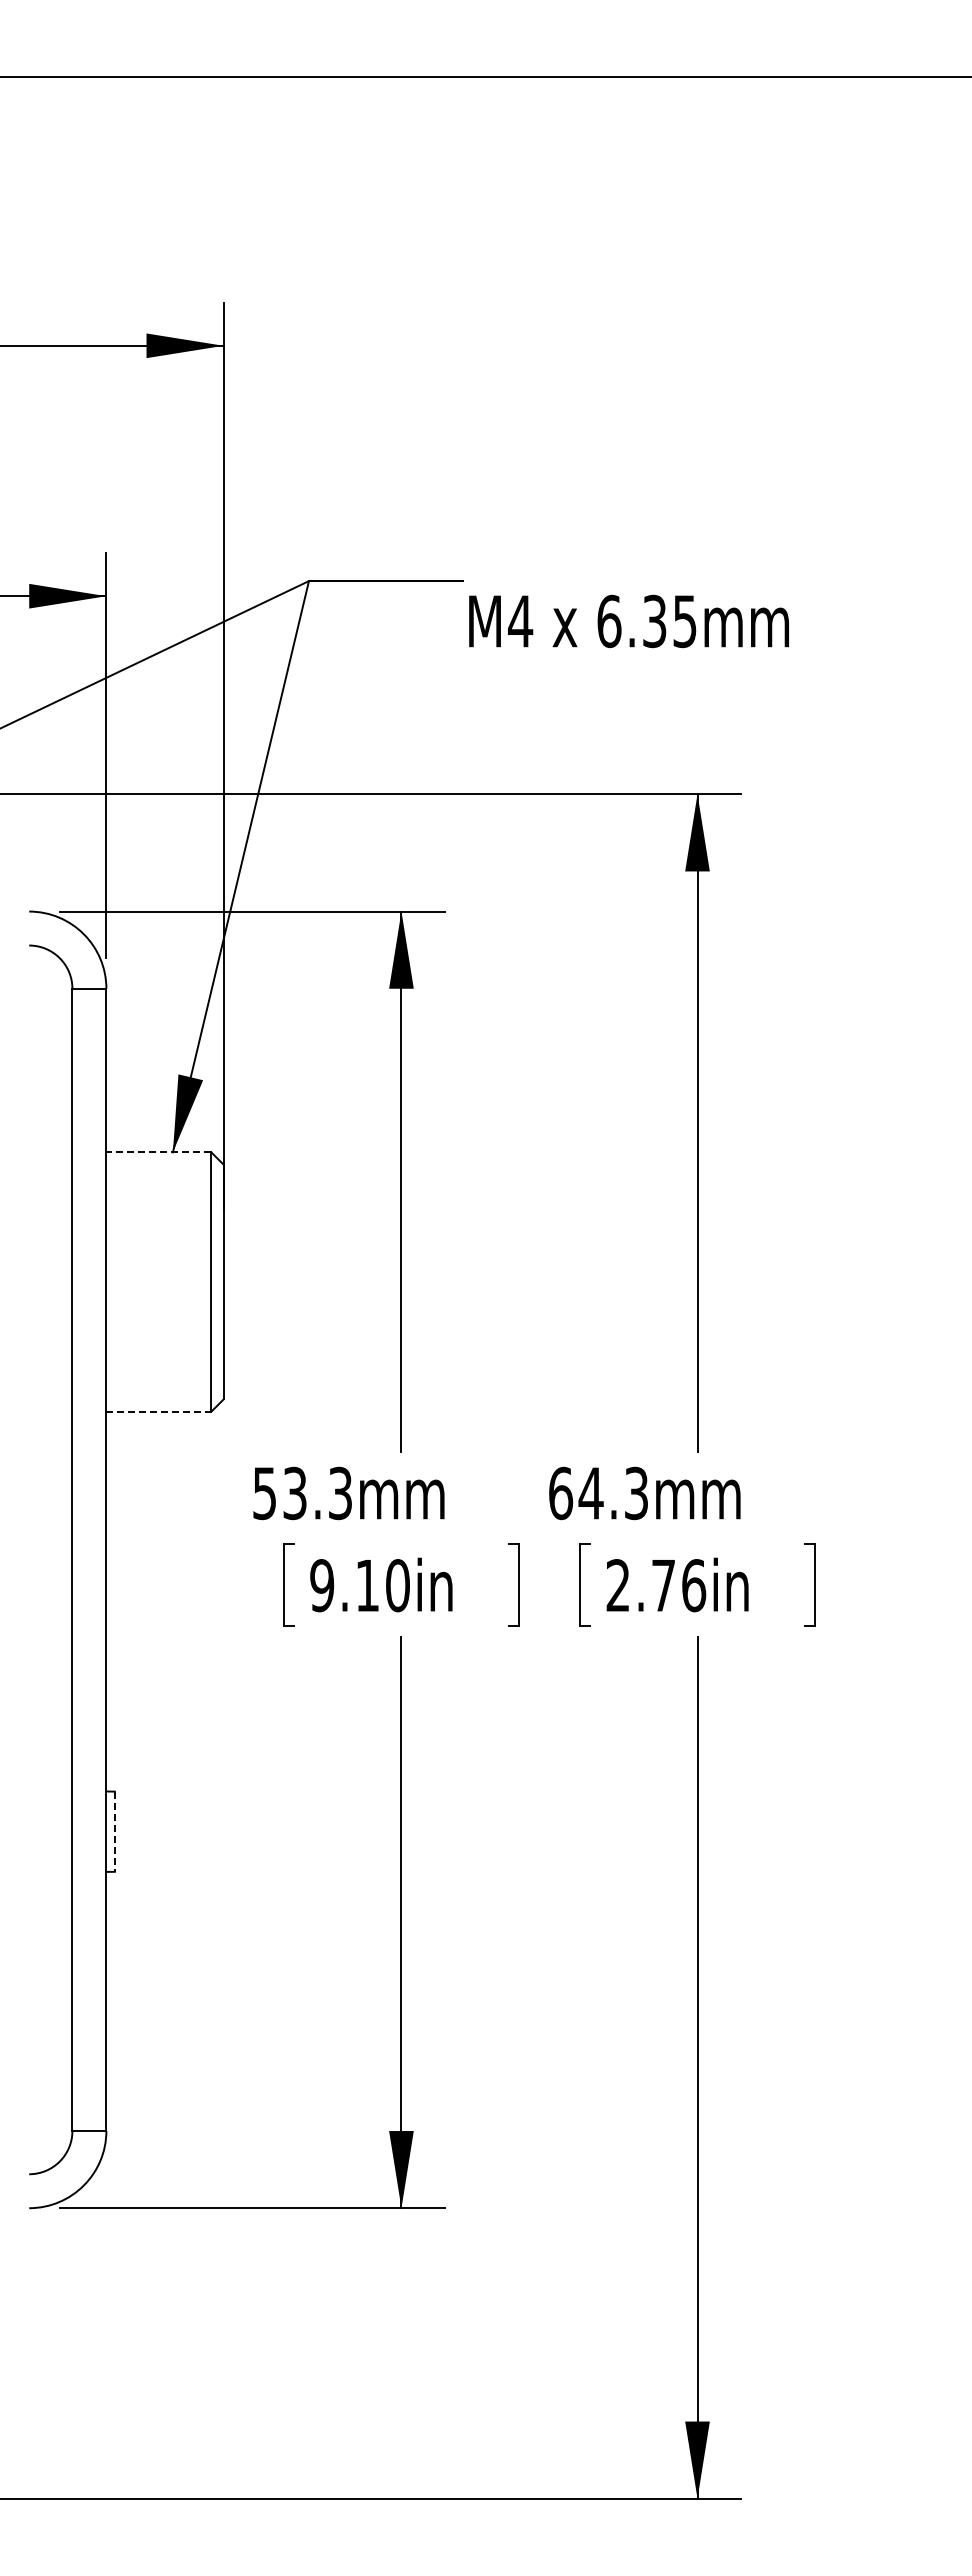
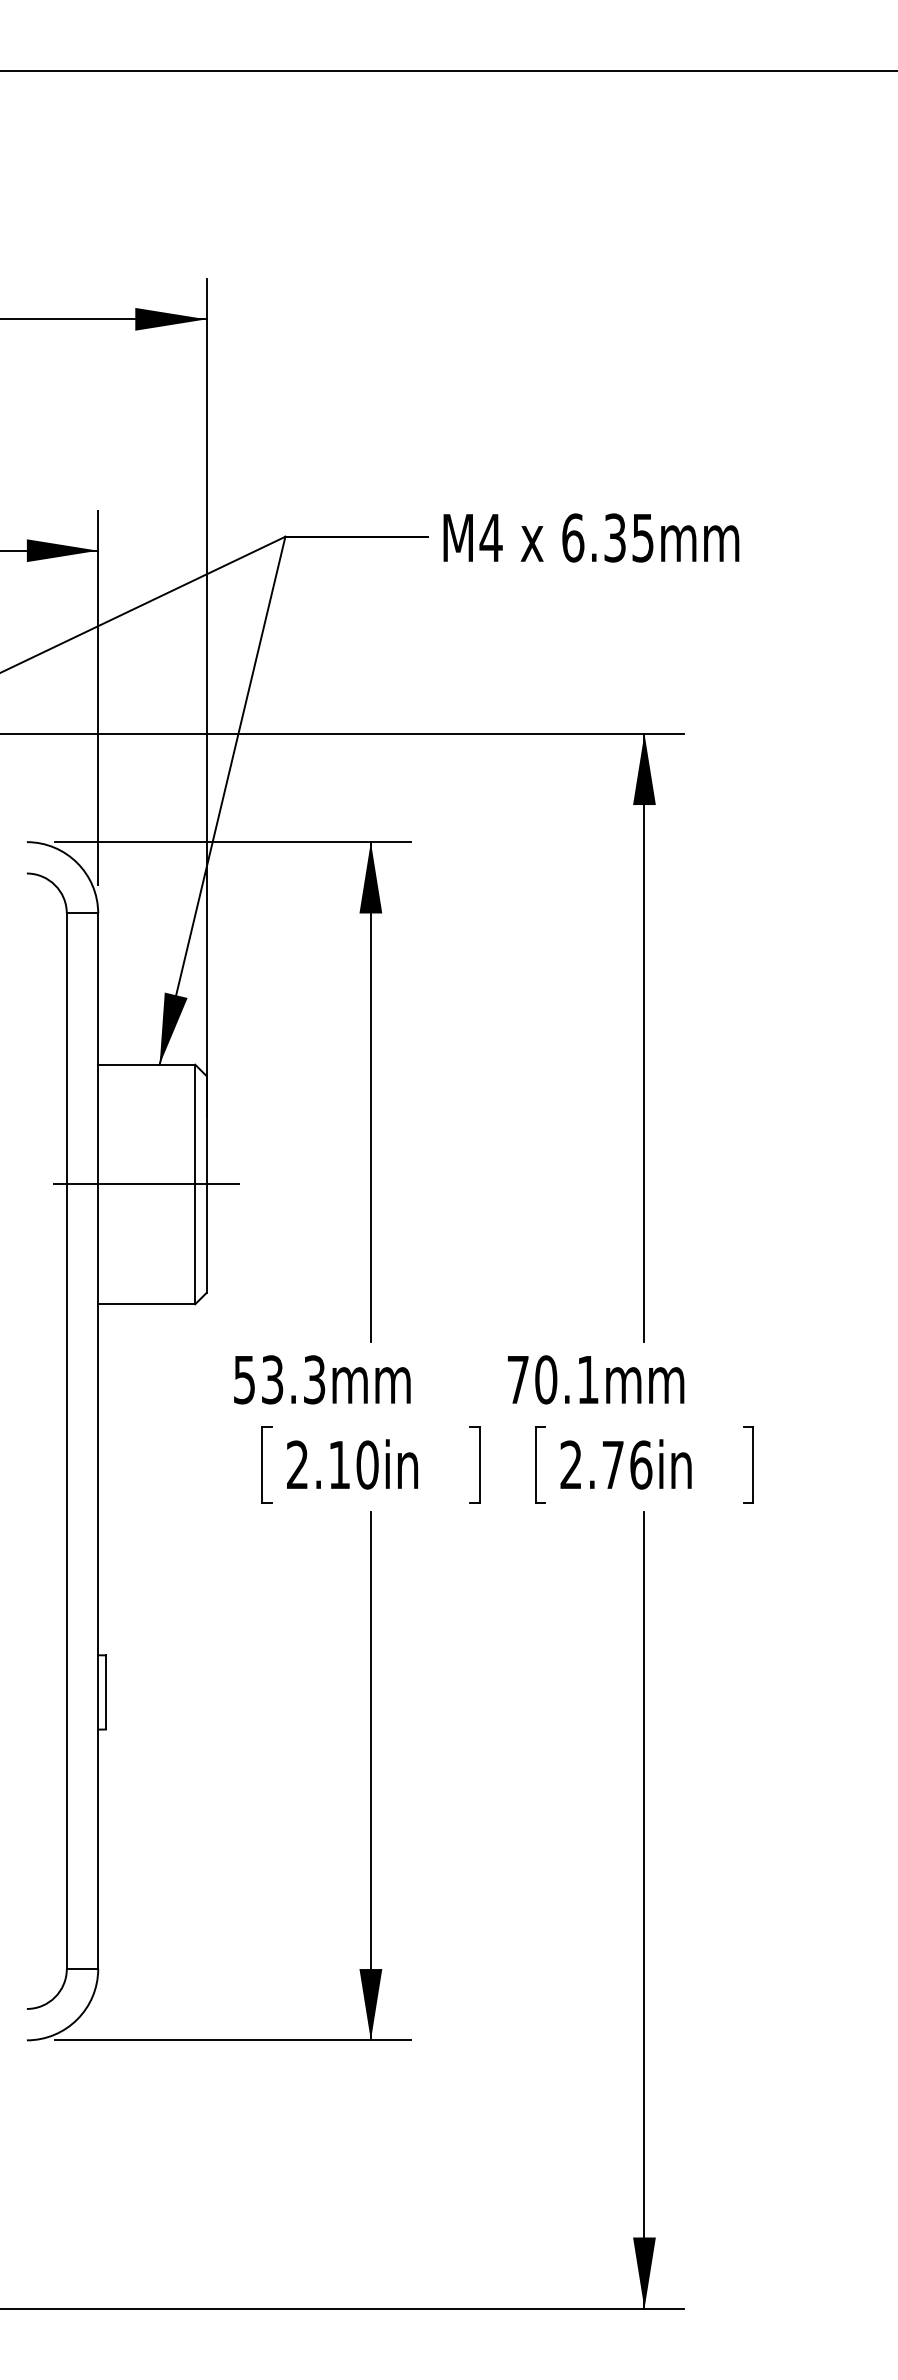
text: (628, 621) -> (590, 538), moved
line: (158, 1152) -> (146, 1064), dashed -> solid
line: (158, 1282) -> (146, 1184), added
line: (159, 1411) -> (147, 1304), dashed -> solid
text: (598, 1493) -> (552, 1379), 64.3mm -> 70.1mm
text: (322, 1585) -> (297, 1464), 9.10in -> 2.10in
line: (114, 1832) -> (105, 1693), dashed -> solid

